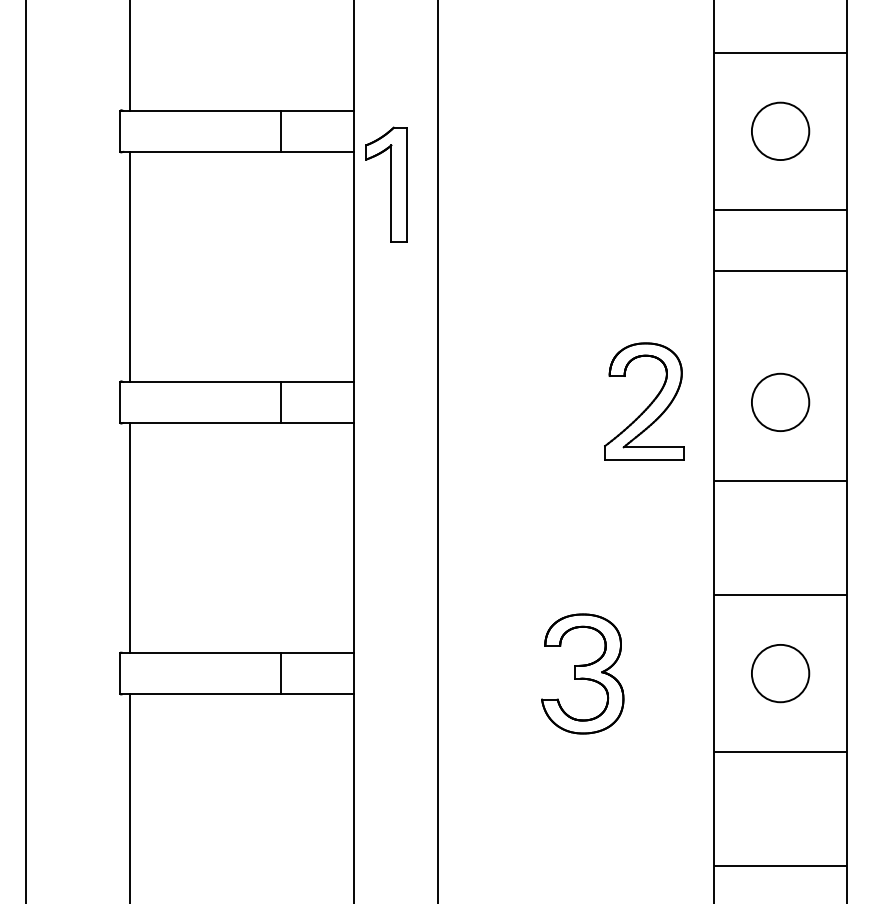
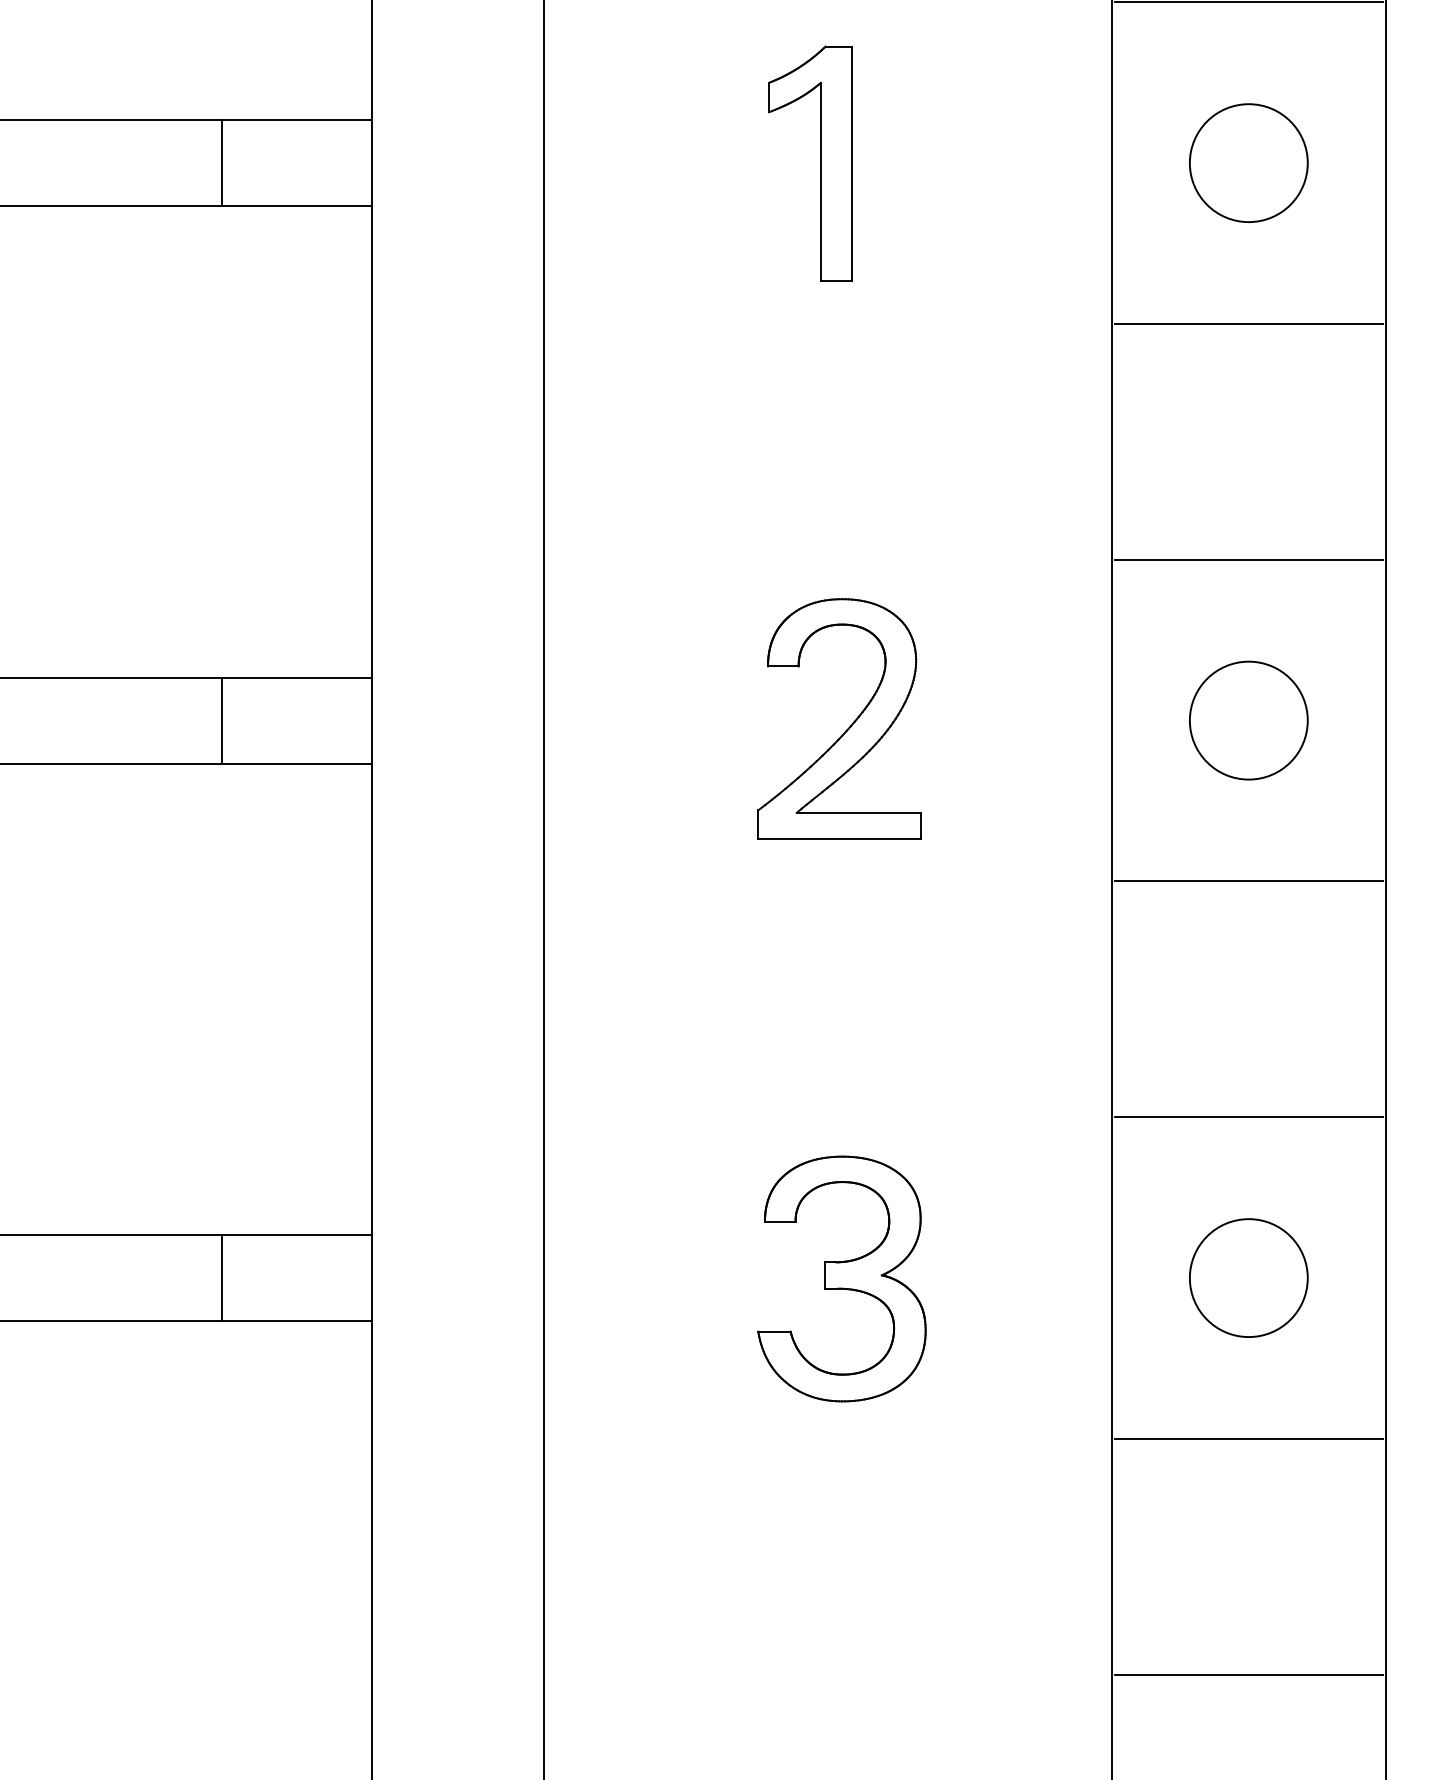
part: (386, 184) -> (810, 163), moved
line: (780, 271) -> (1248, 560), moved
part: (644, 401) -> (839, 718), moved

